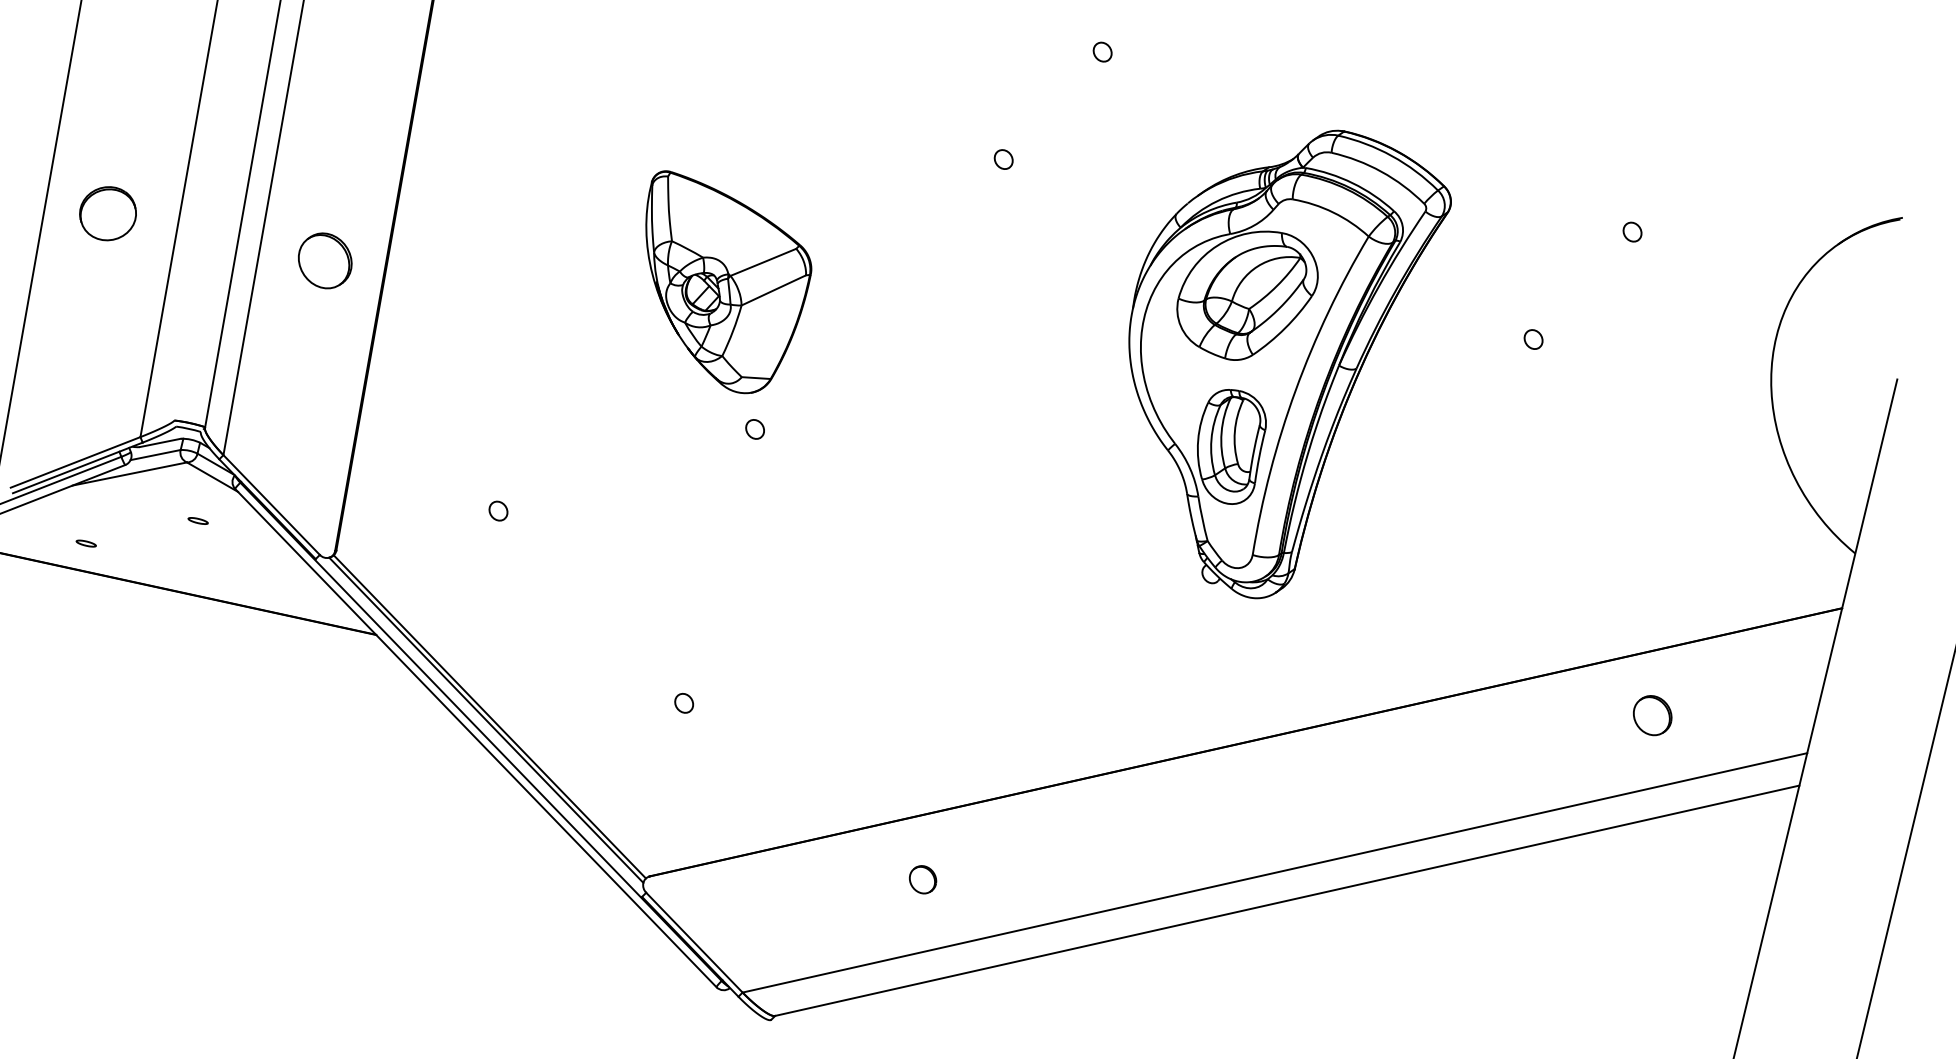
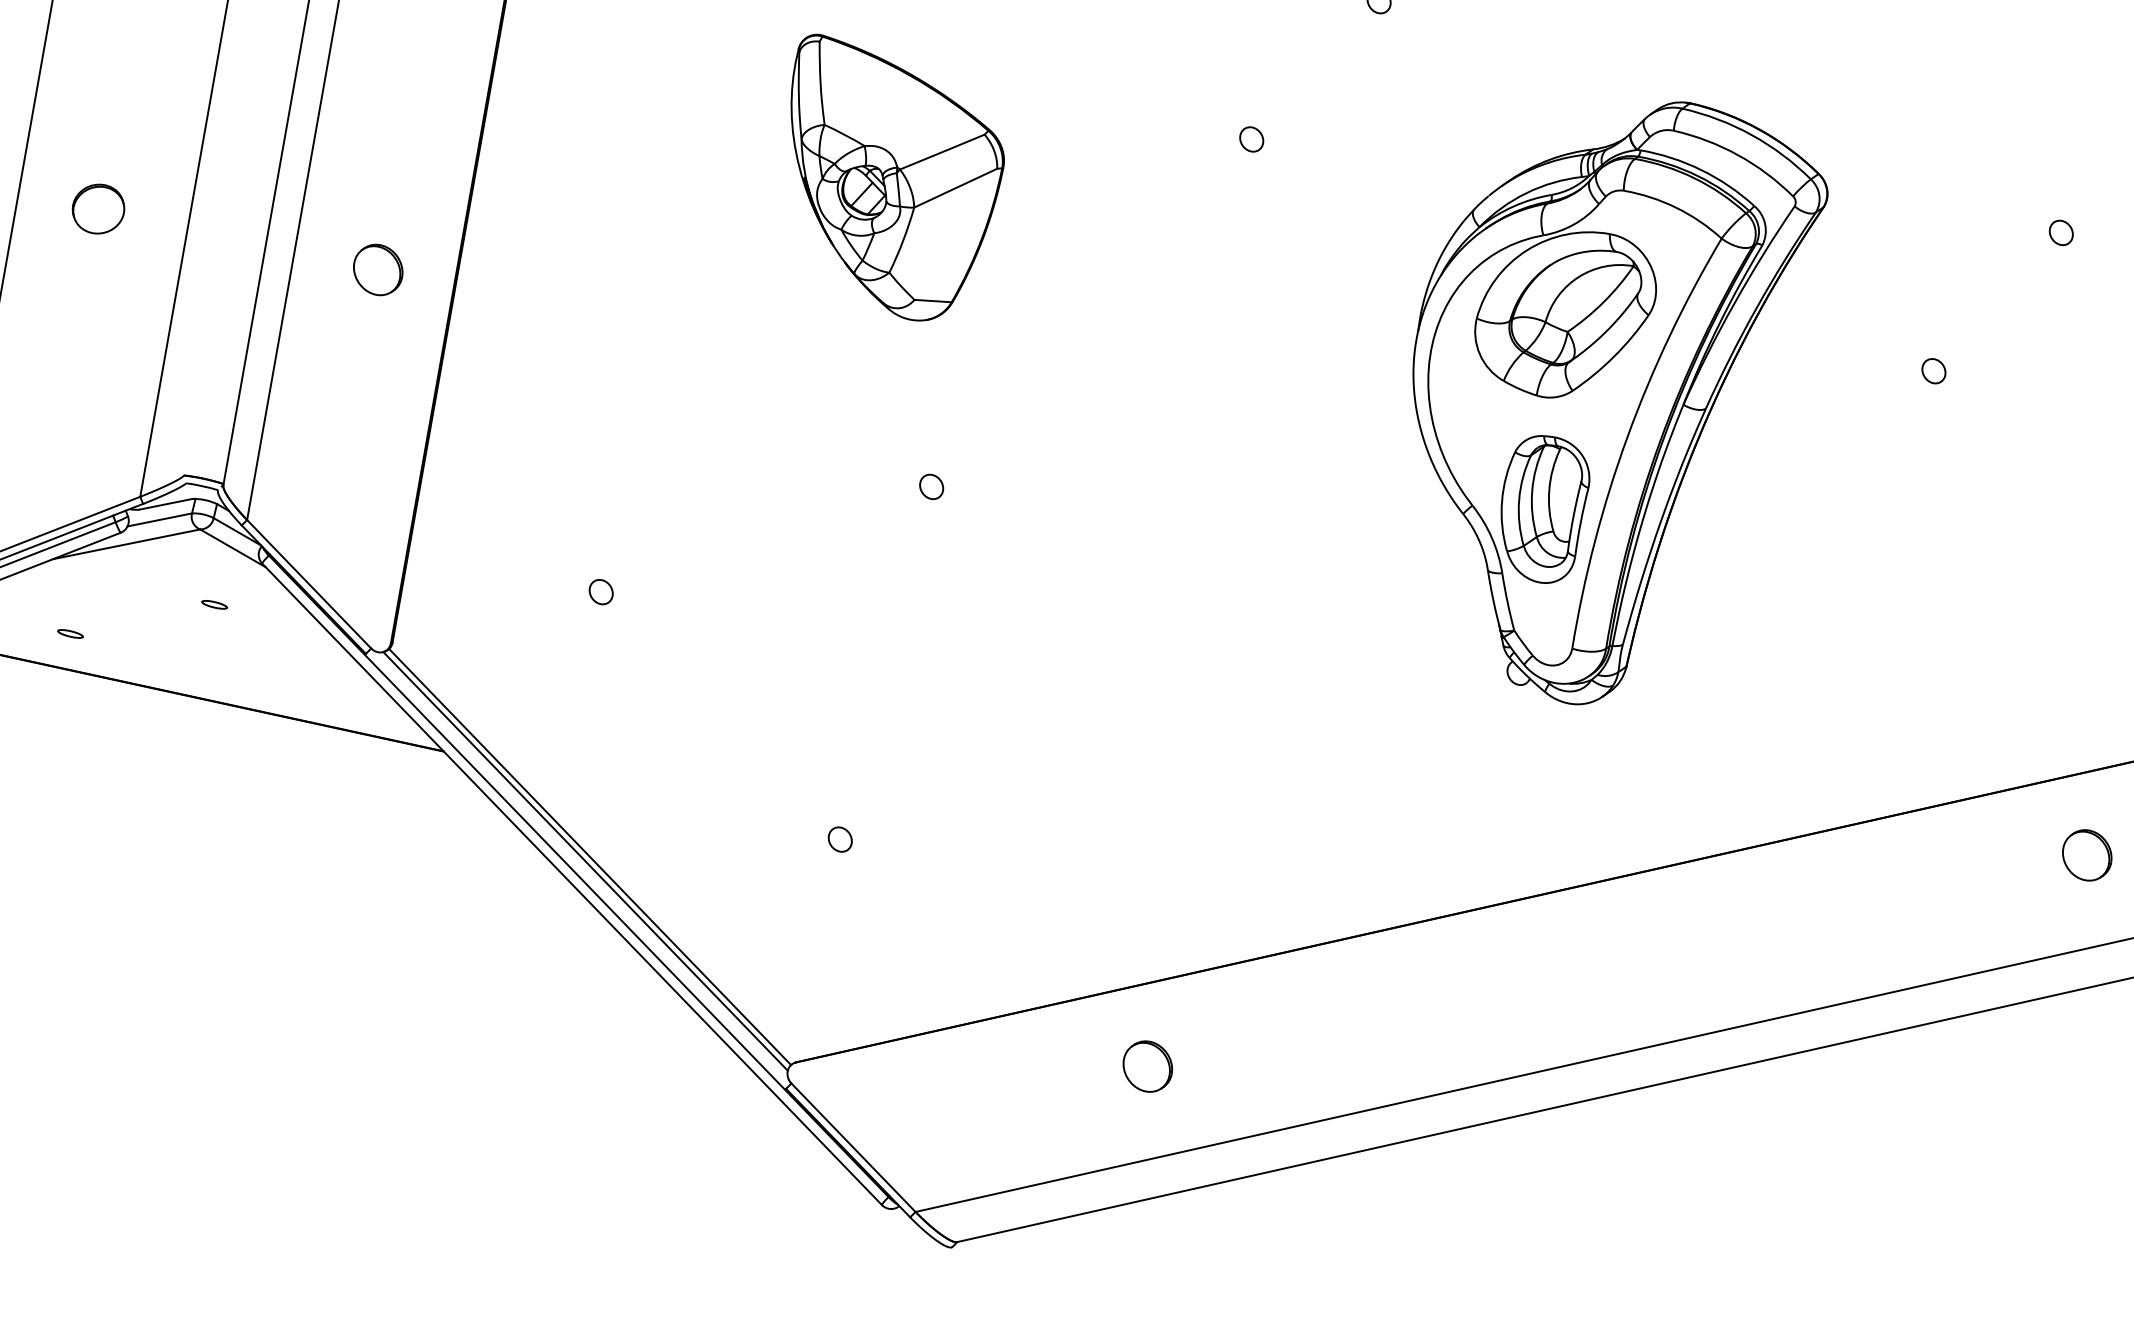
part: (107, 213) -> (97, 208), size x0.71
part: (325, 260) -> (378, 269), size x0.71
part: (728, 282) -> (897, 178), moved
part: (922, 879) -> (1147, 1066), size x1.43

